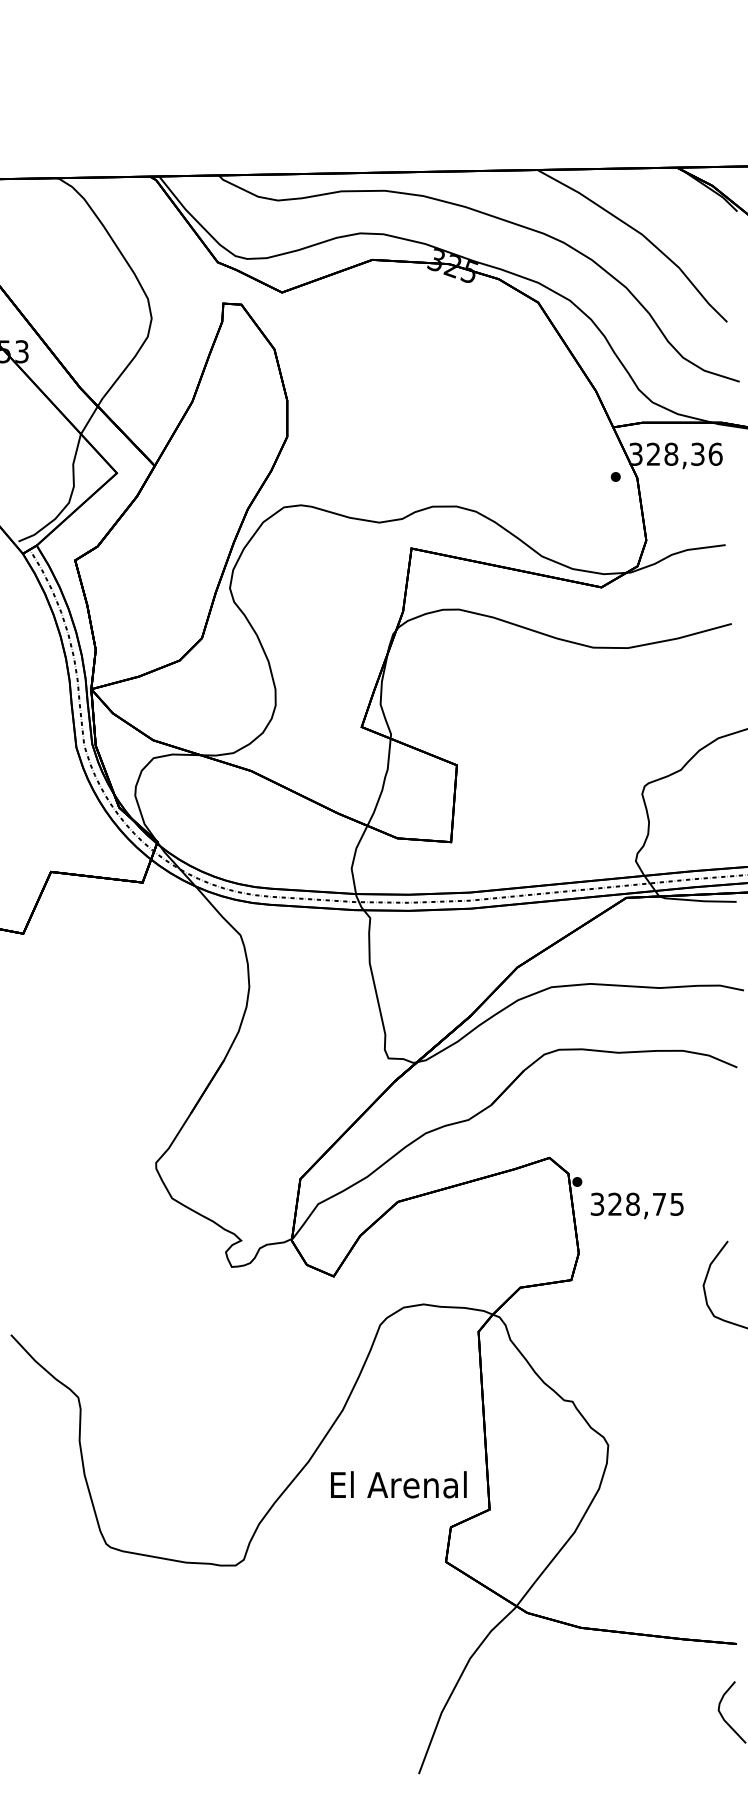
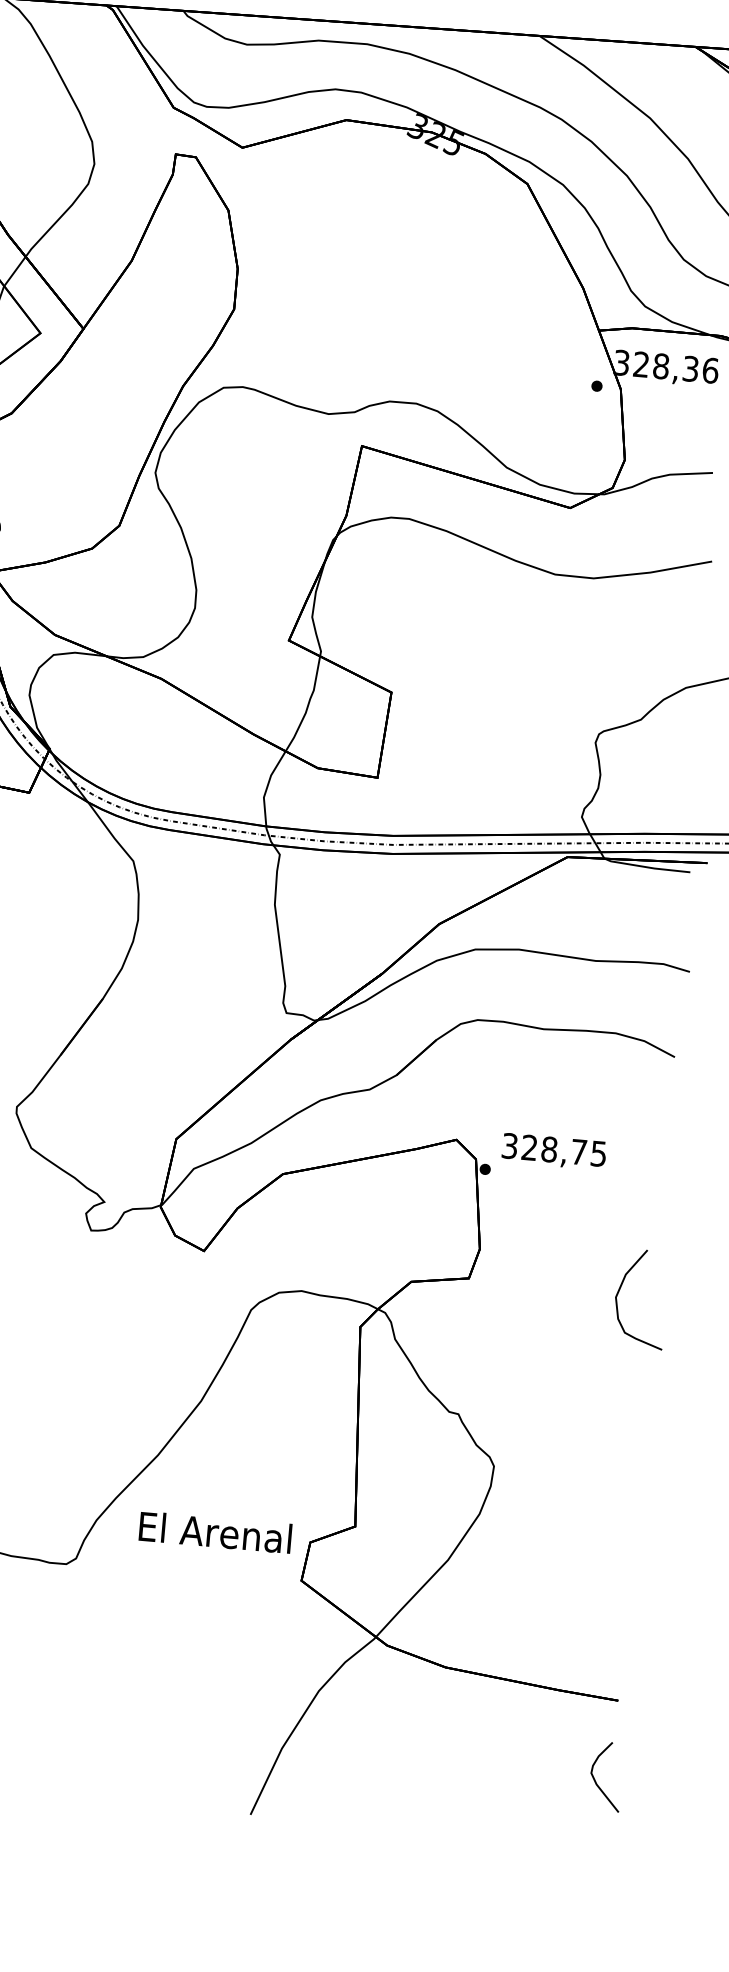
text: (636, 1205) -> (553, 1151), moved
text: (398, 1484) -> (215, 1532), moved

